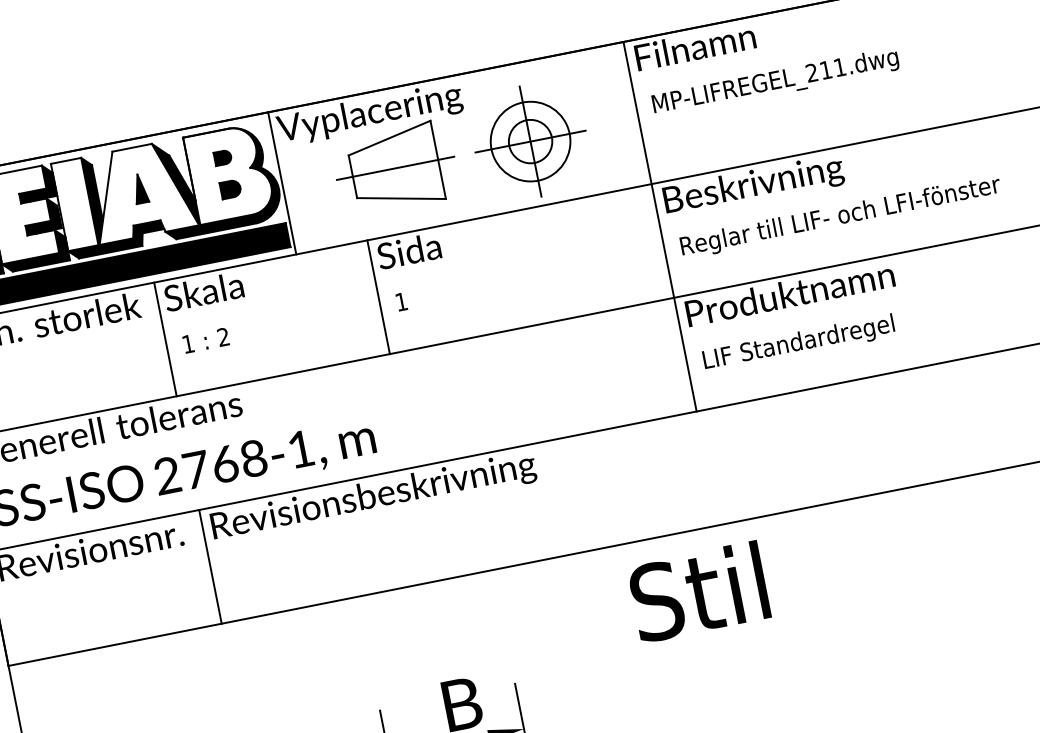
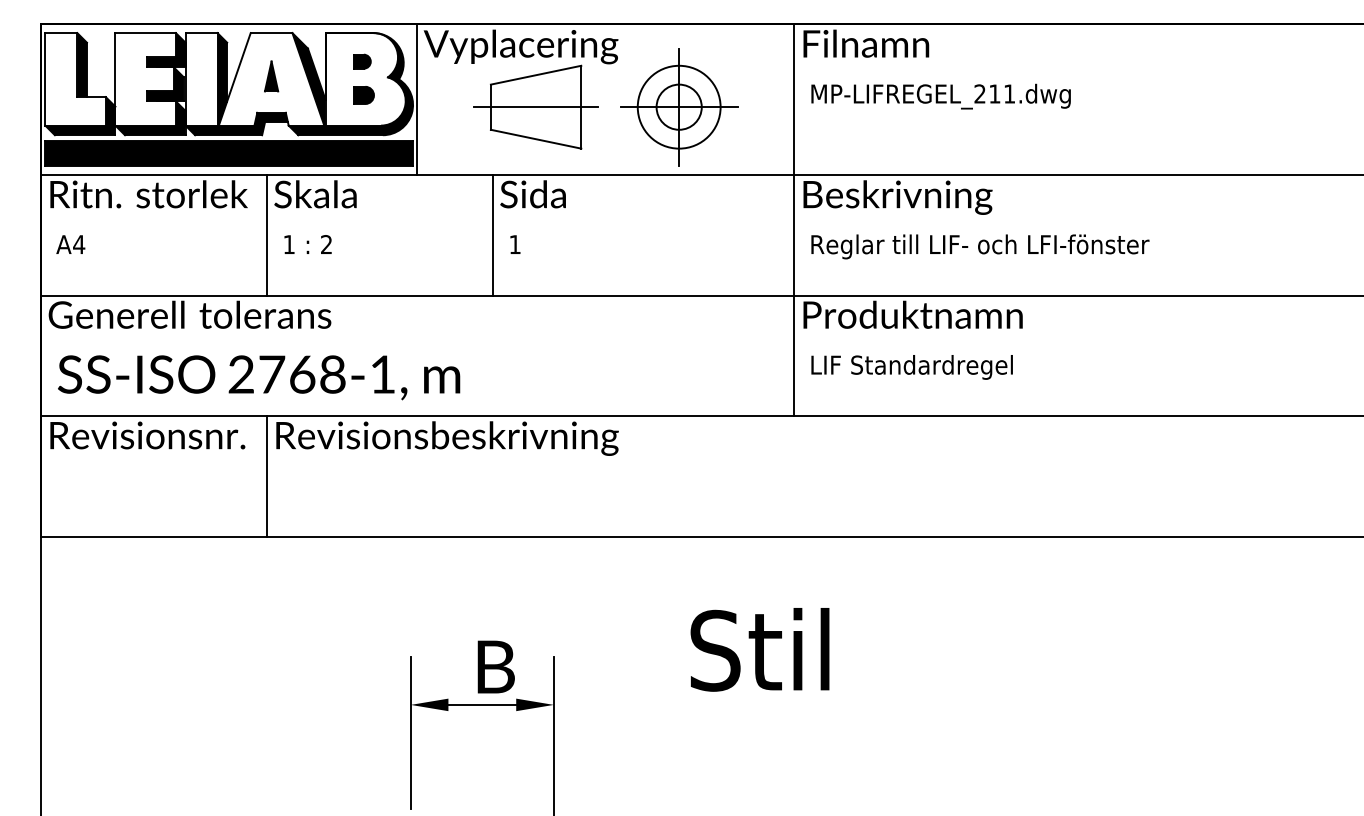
text: (698, 592) -> (759, 649), moved

